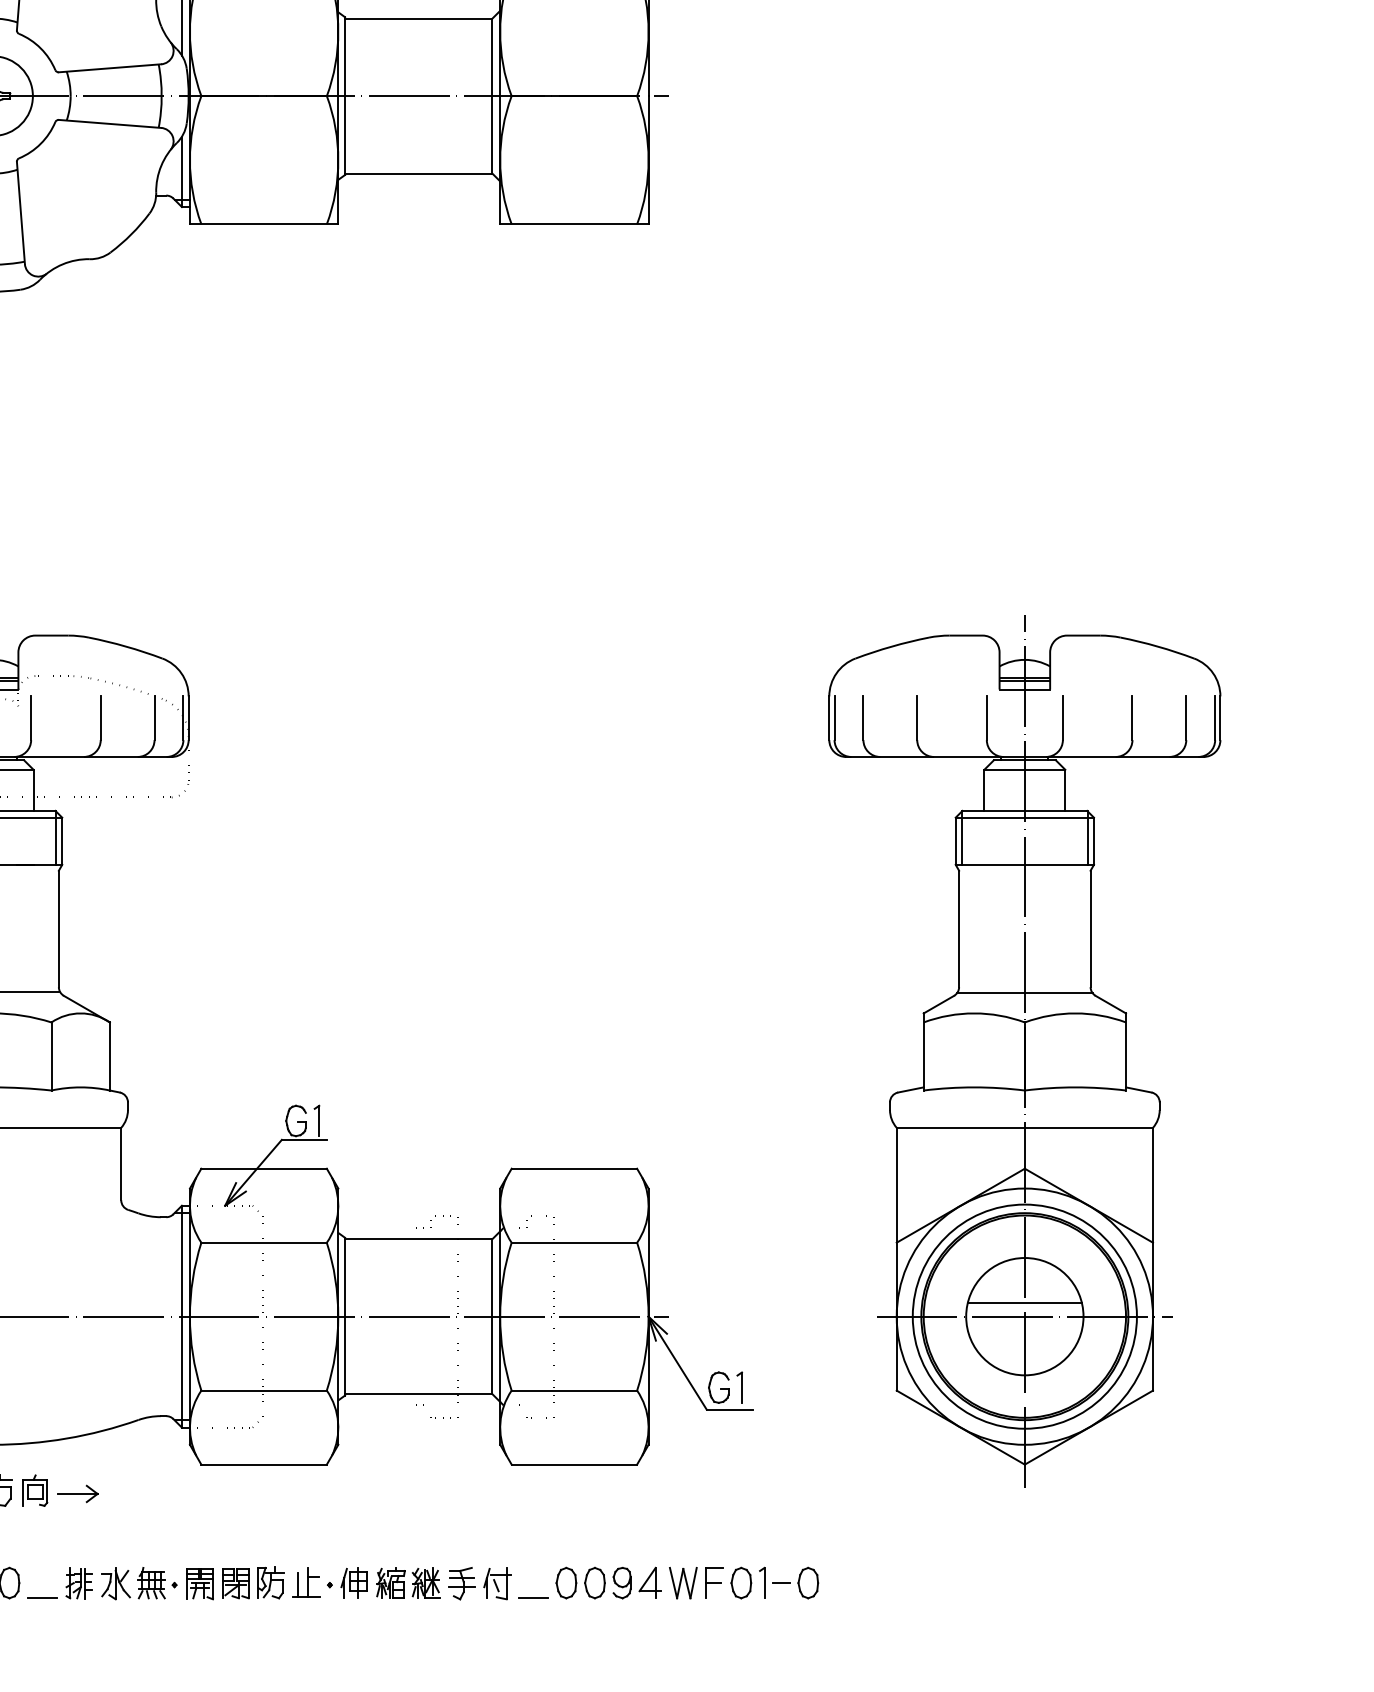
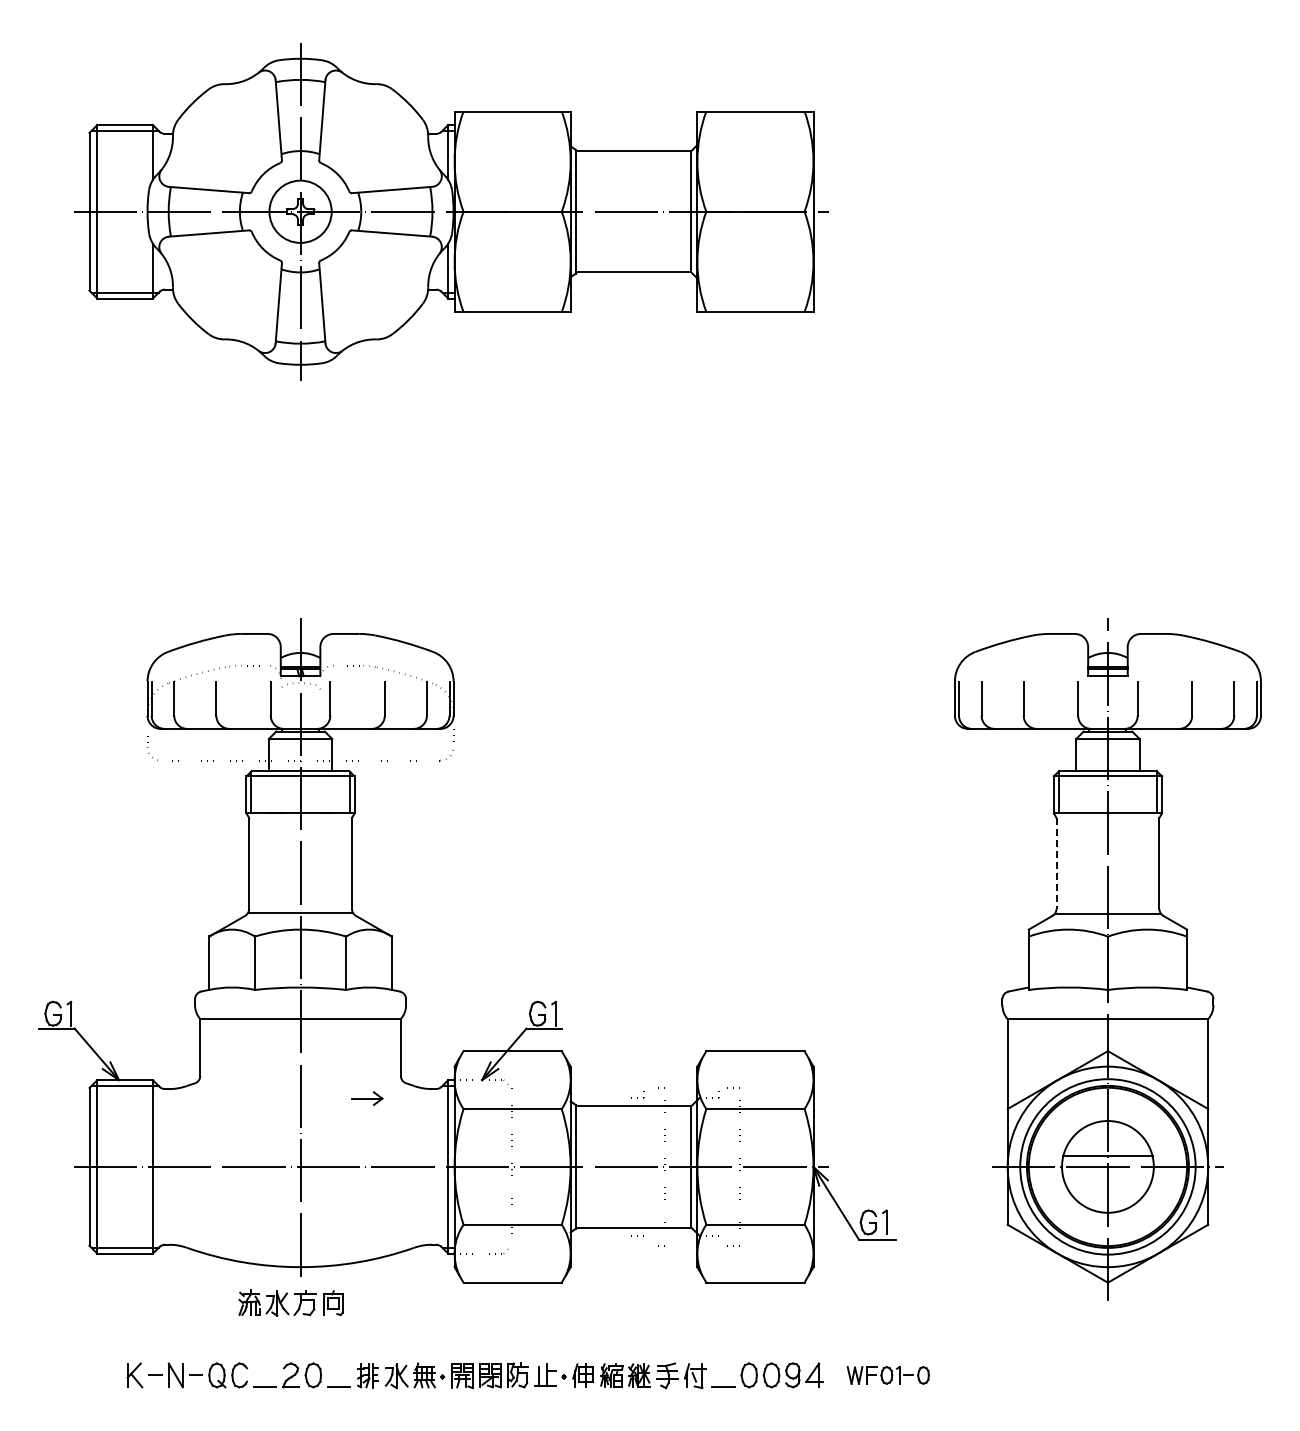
line: (959, 928) -> (1056, 863), solid -> dashed
part: (78, 1493) -> (367, 1098), moved
part: (744, 1583) -> (888, 1375), size x0.7

